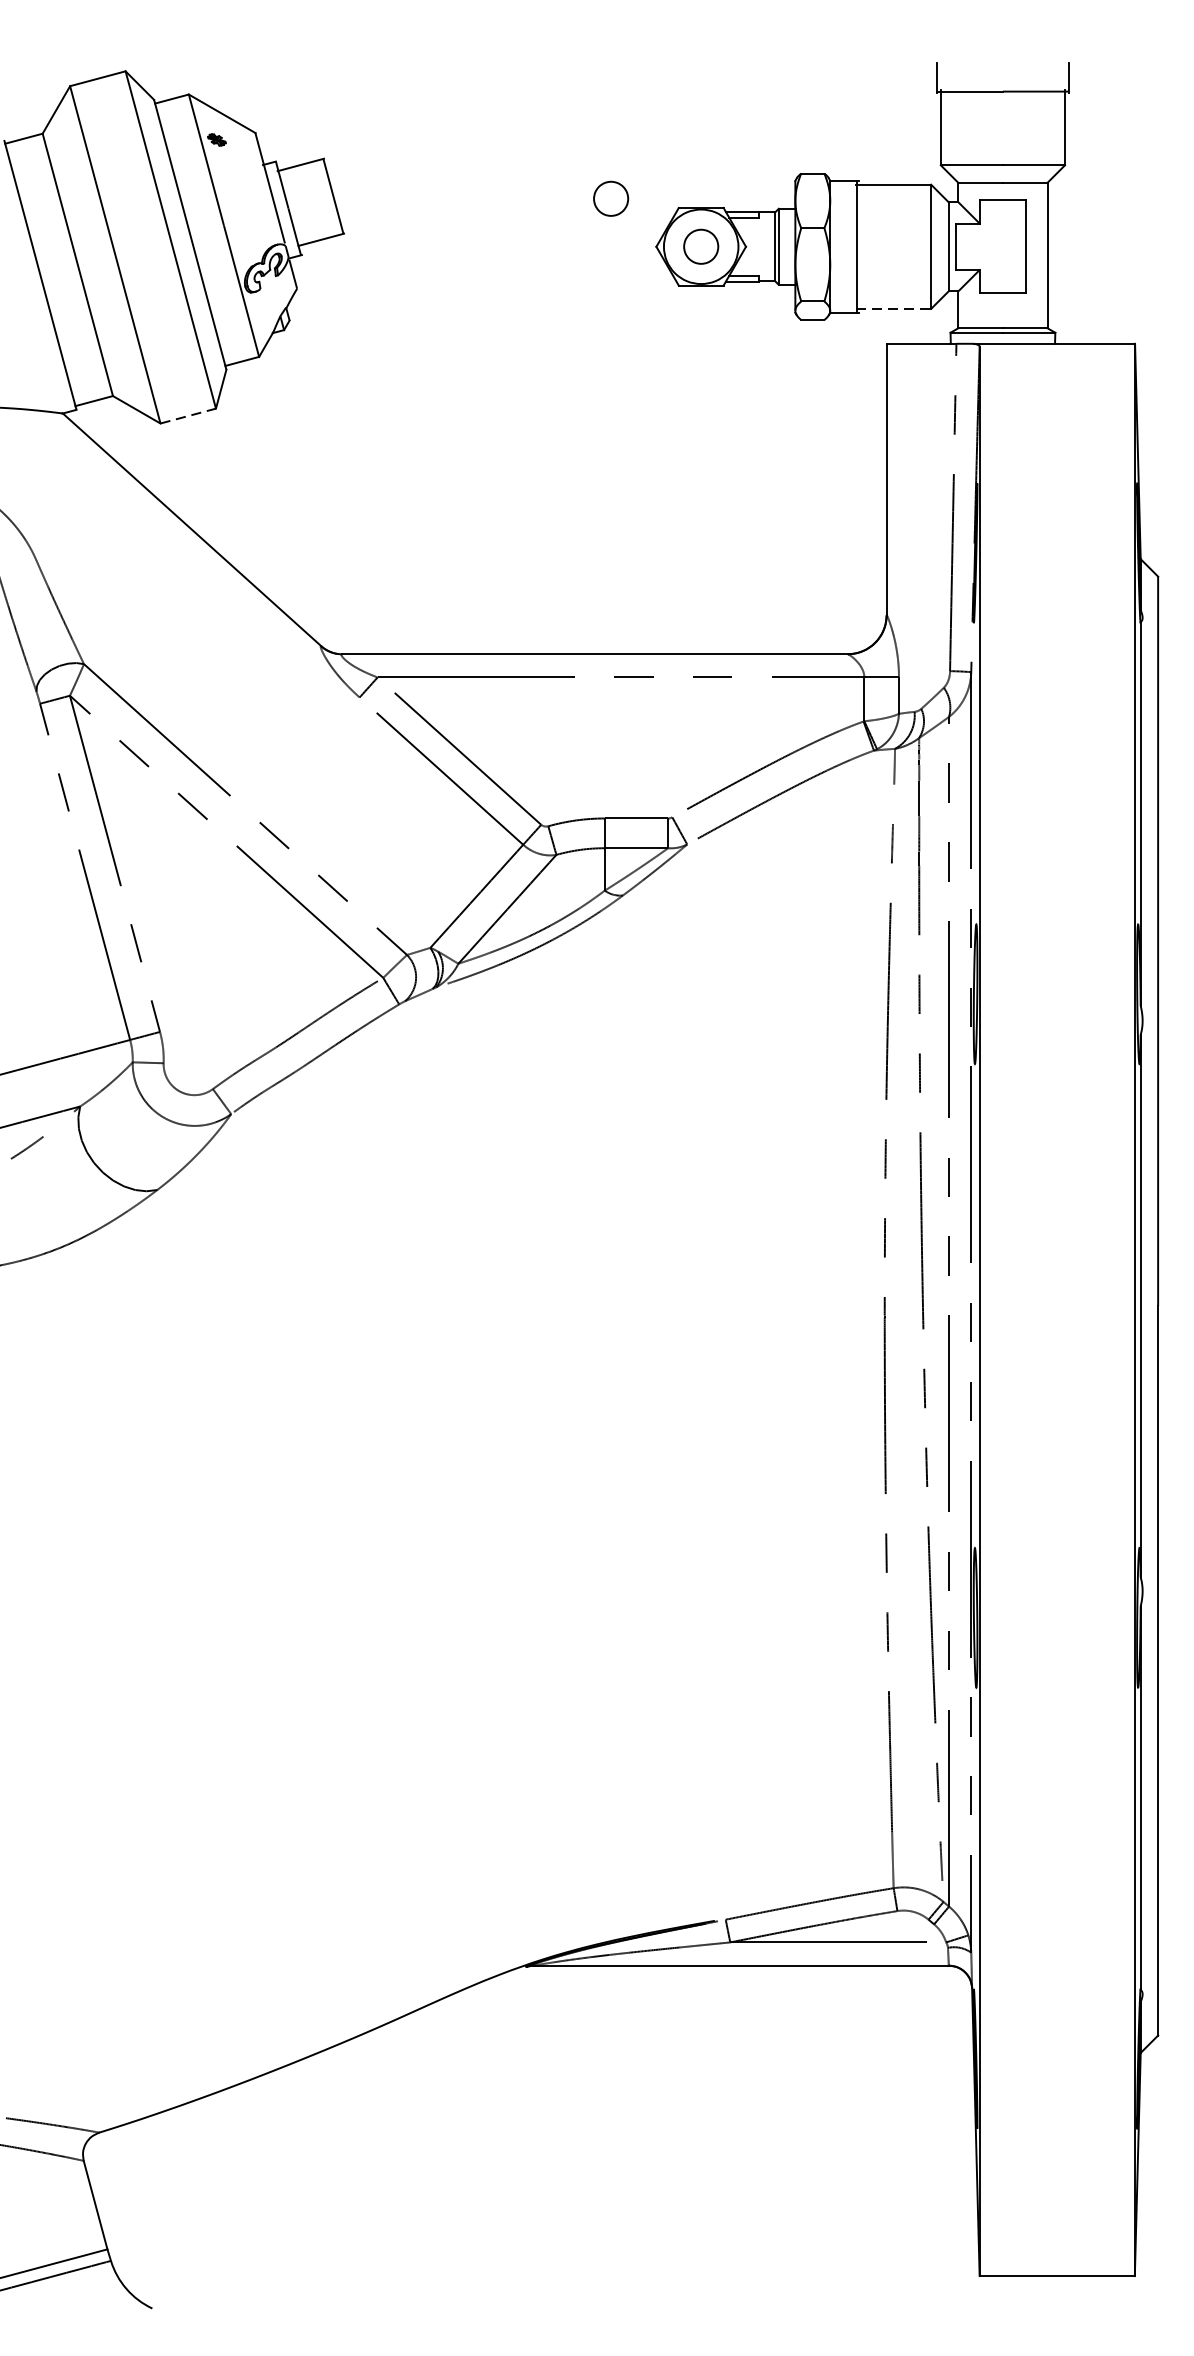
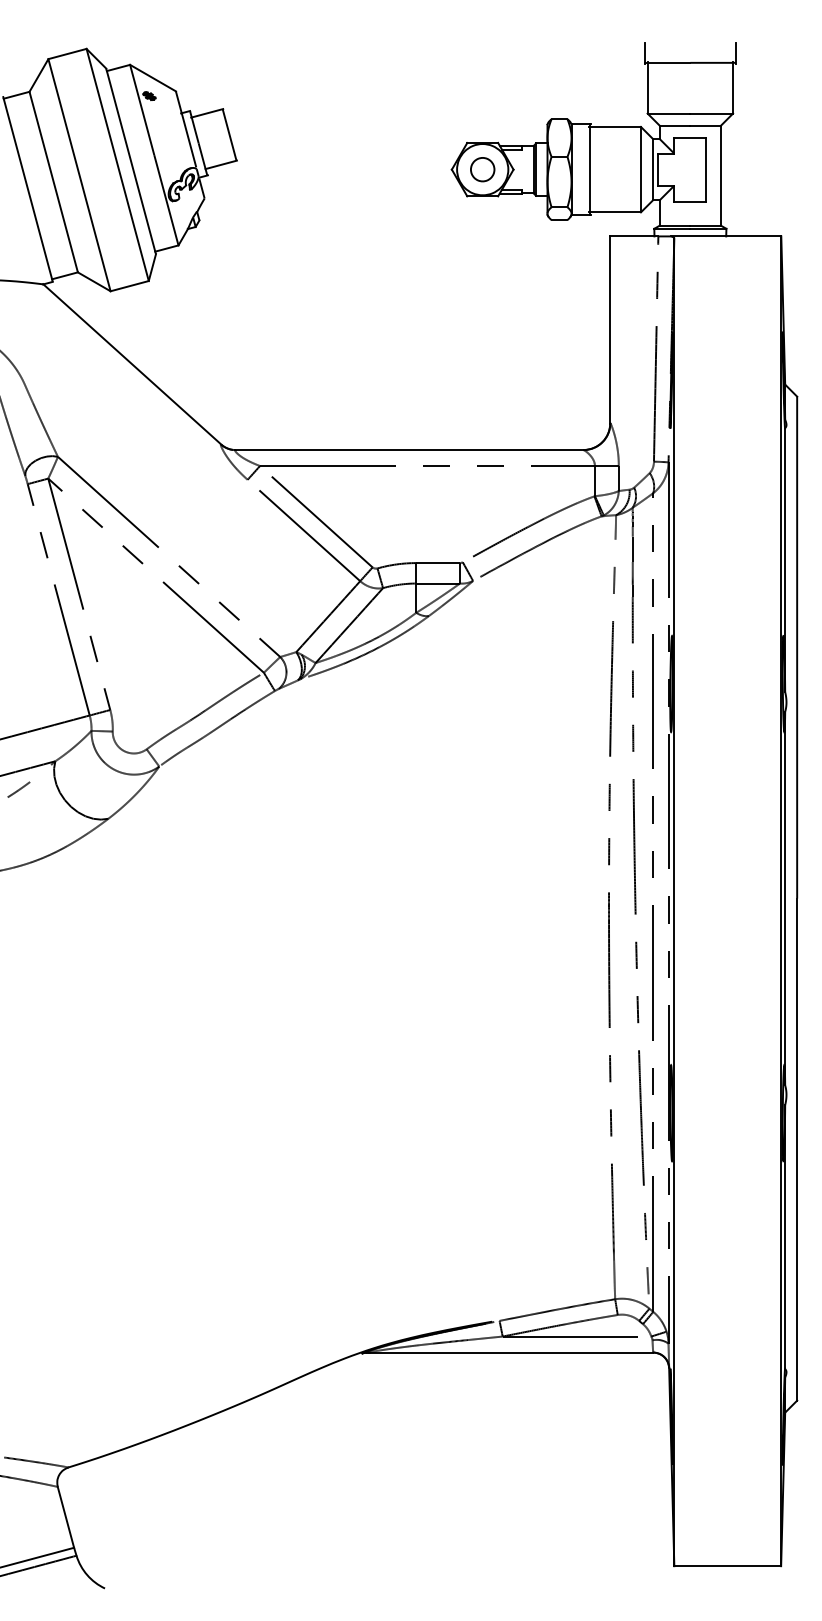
part: (610, 198) -> (420, 136), removed
line: (894, 309) -> (615, 212), dashed -> solid
line: (187, 416) -> (129, 286), dashed -> solid

